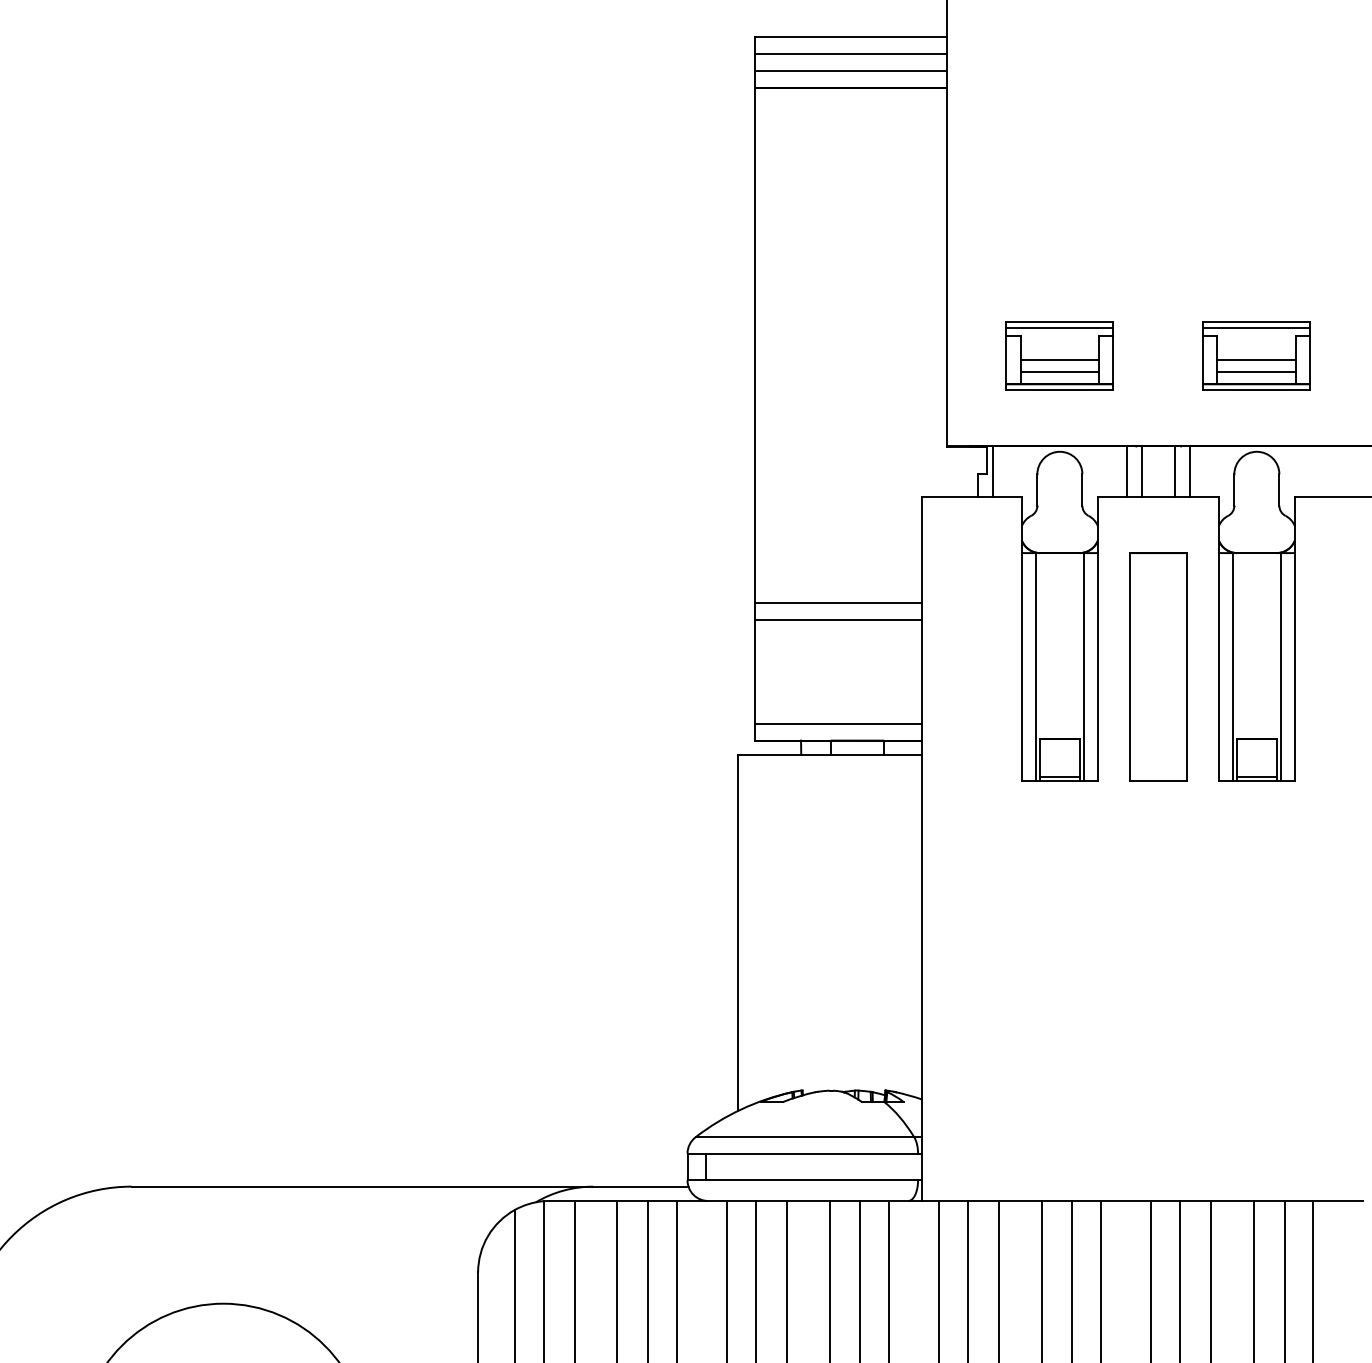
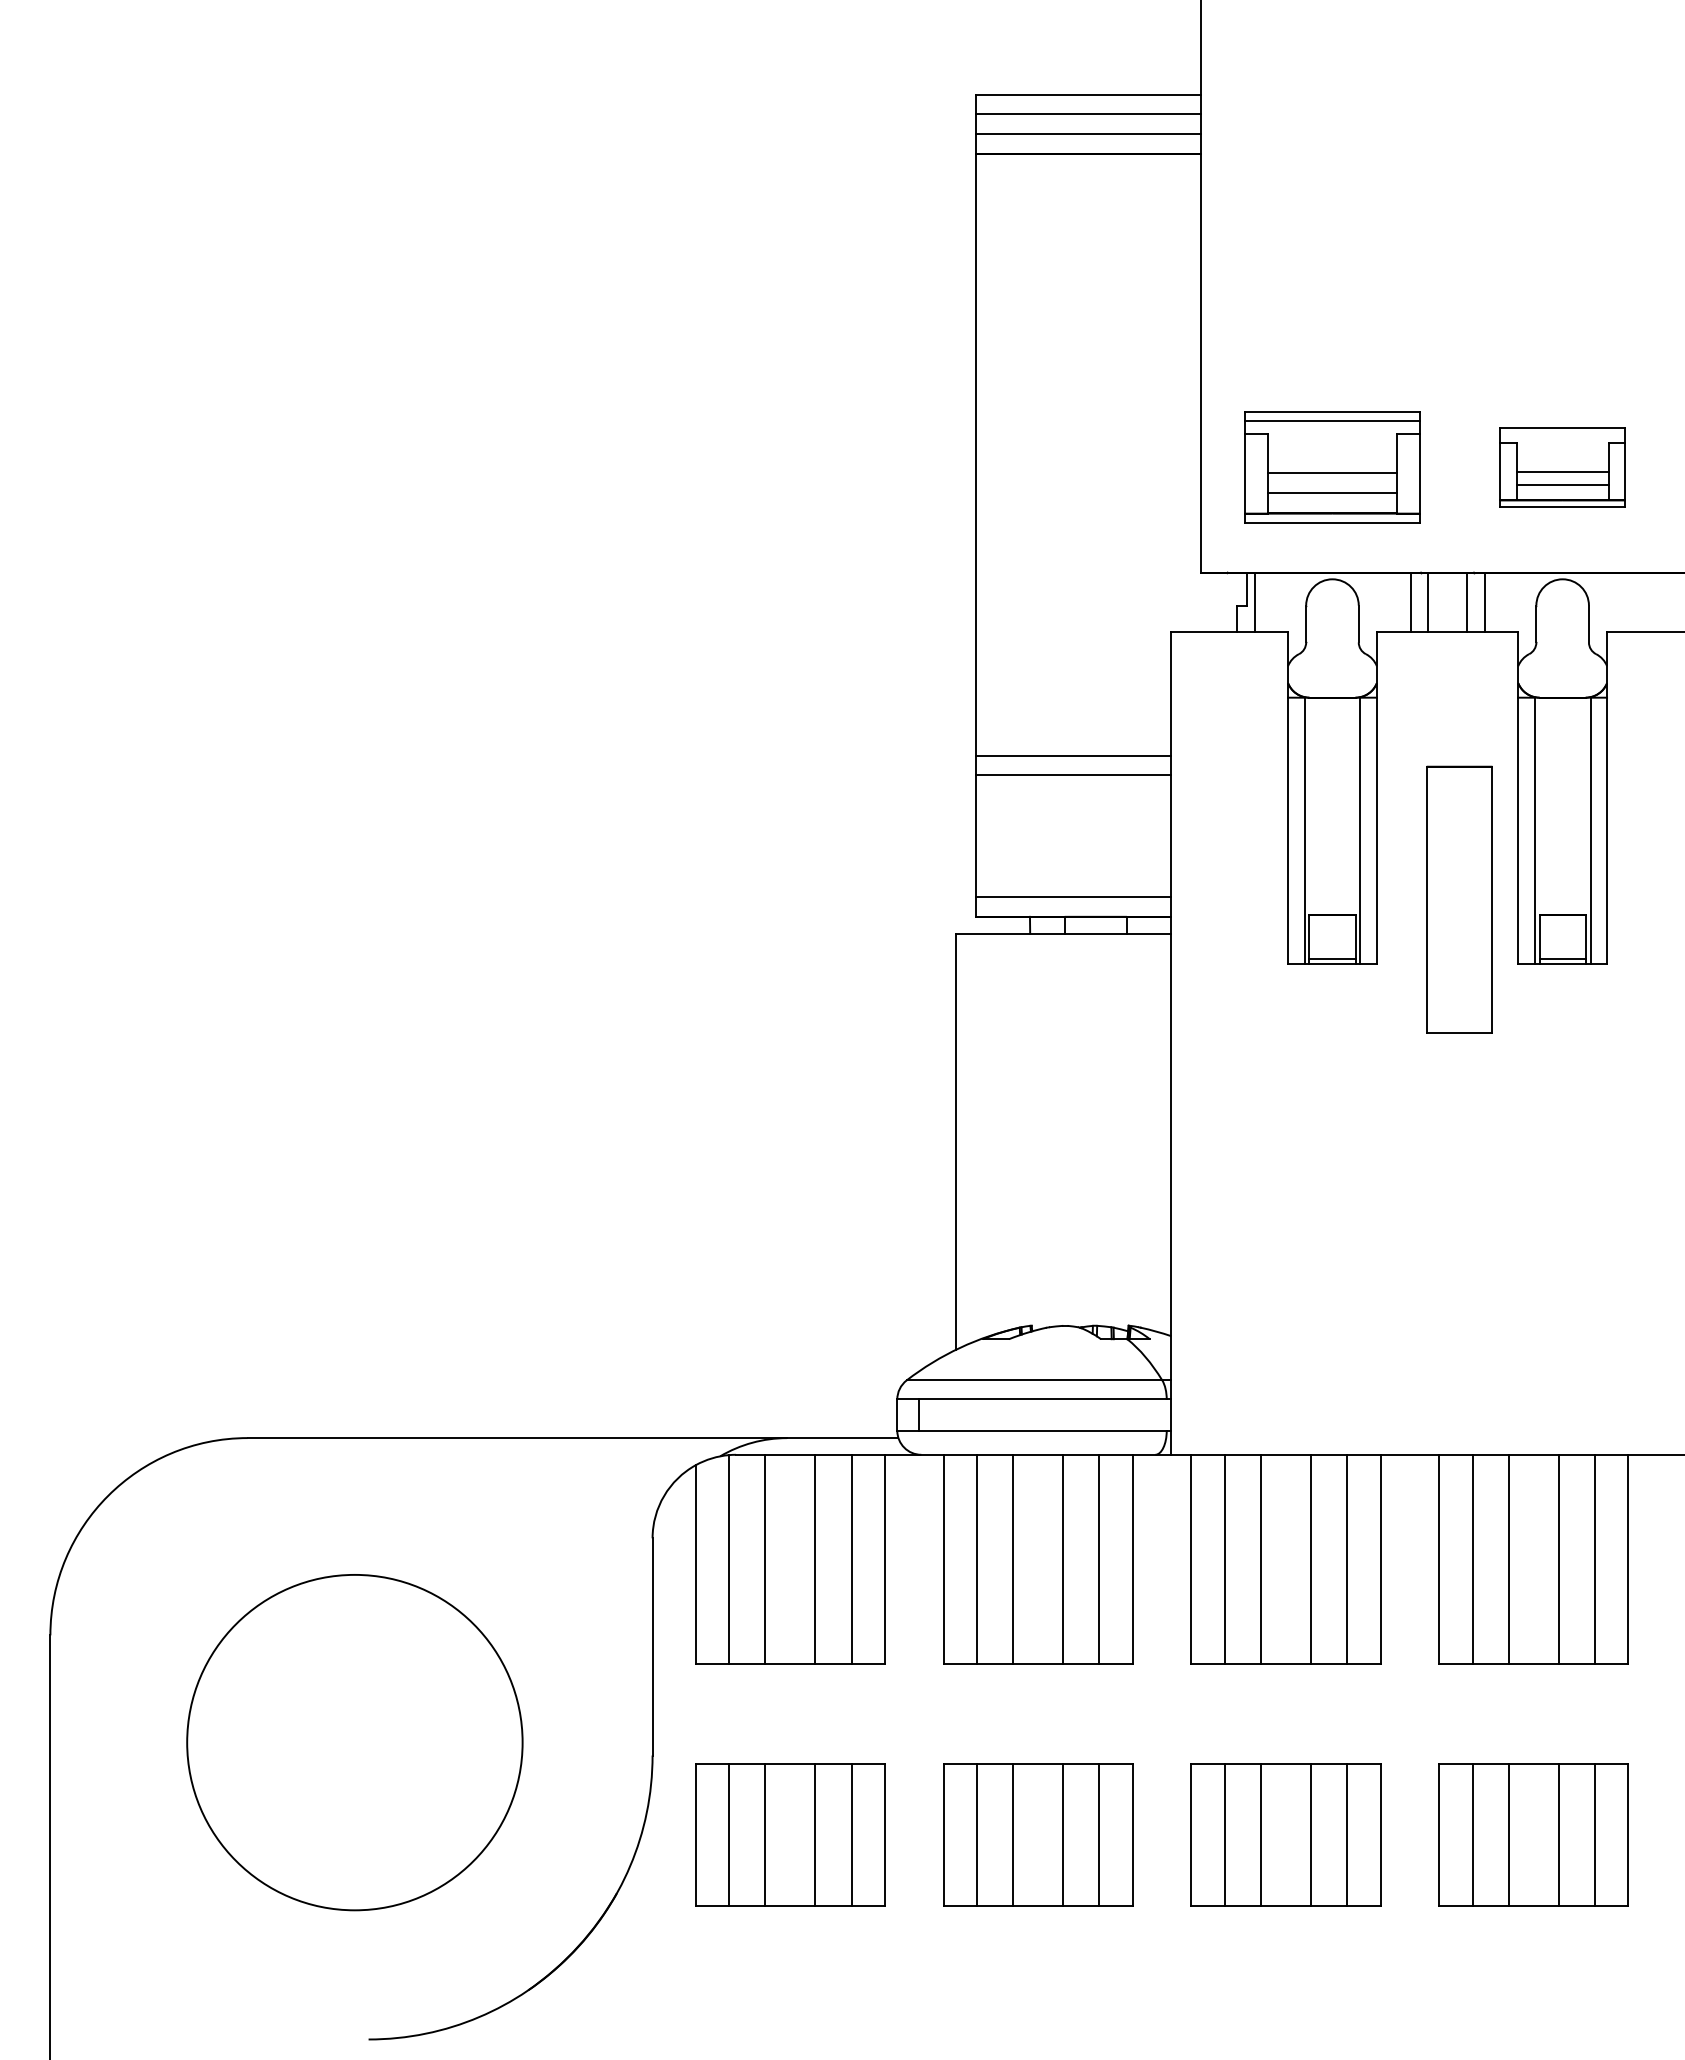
line: (1256, 327) -> (1562, 434), removed
part: (1059, 356) -> (1332, 467), size x1.4
part: (1158, 666) -> (1459, 899), moved

